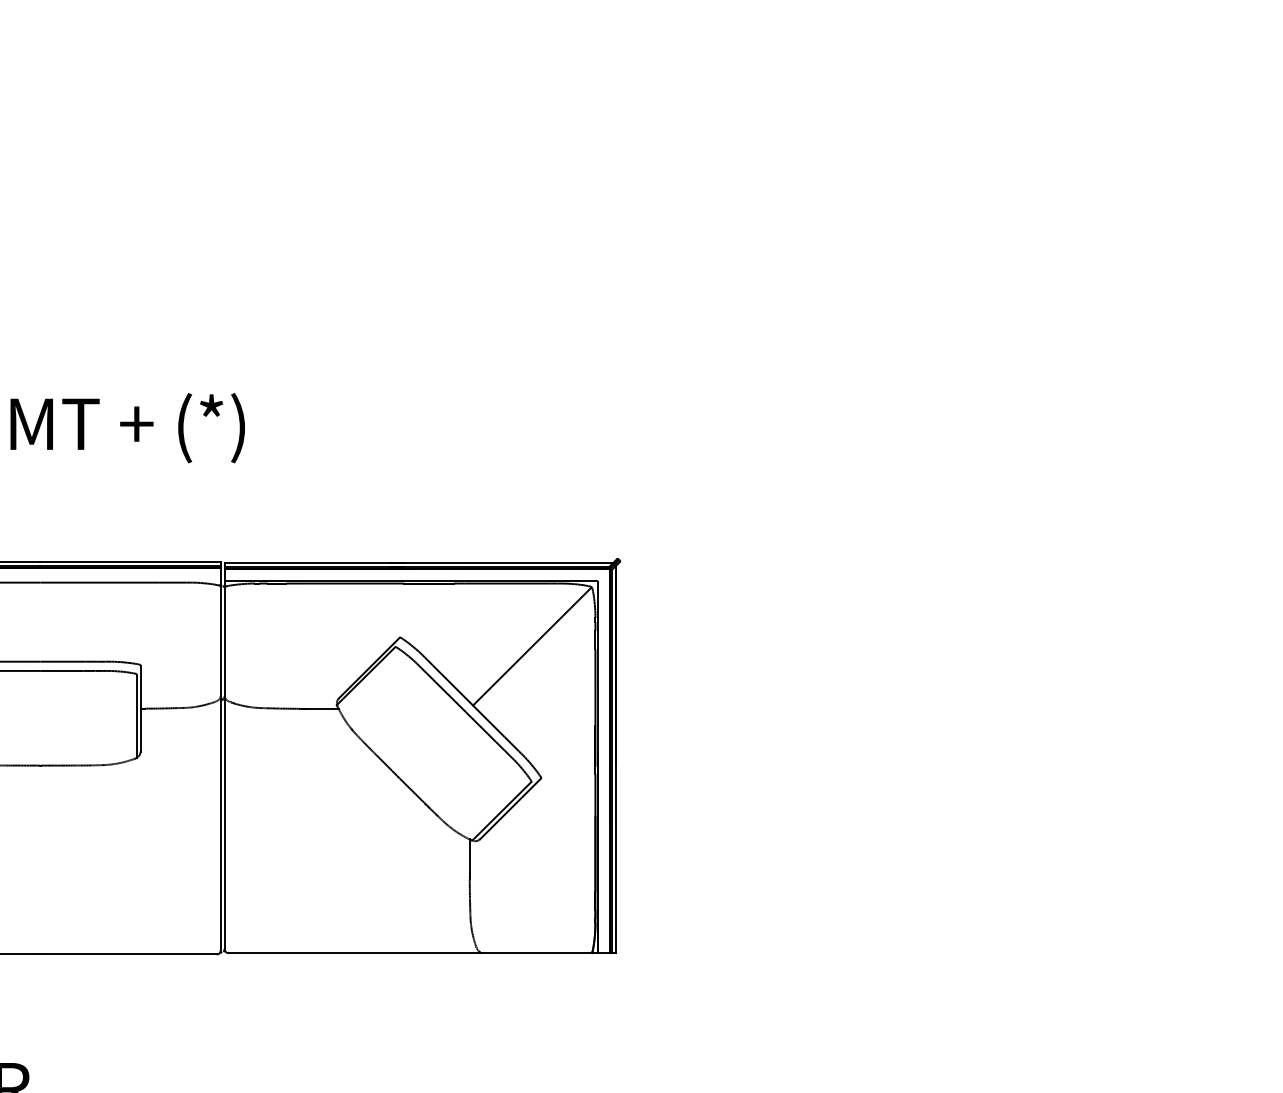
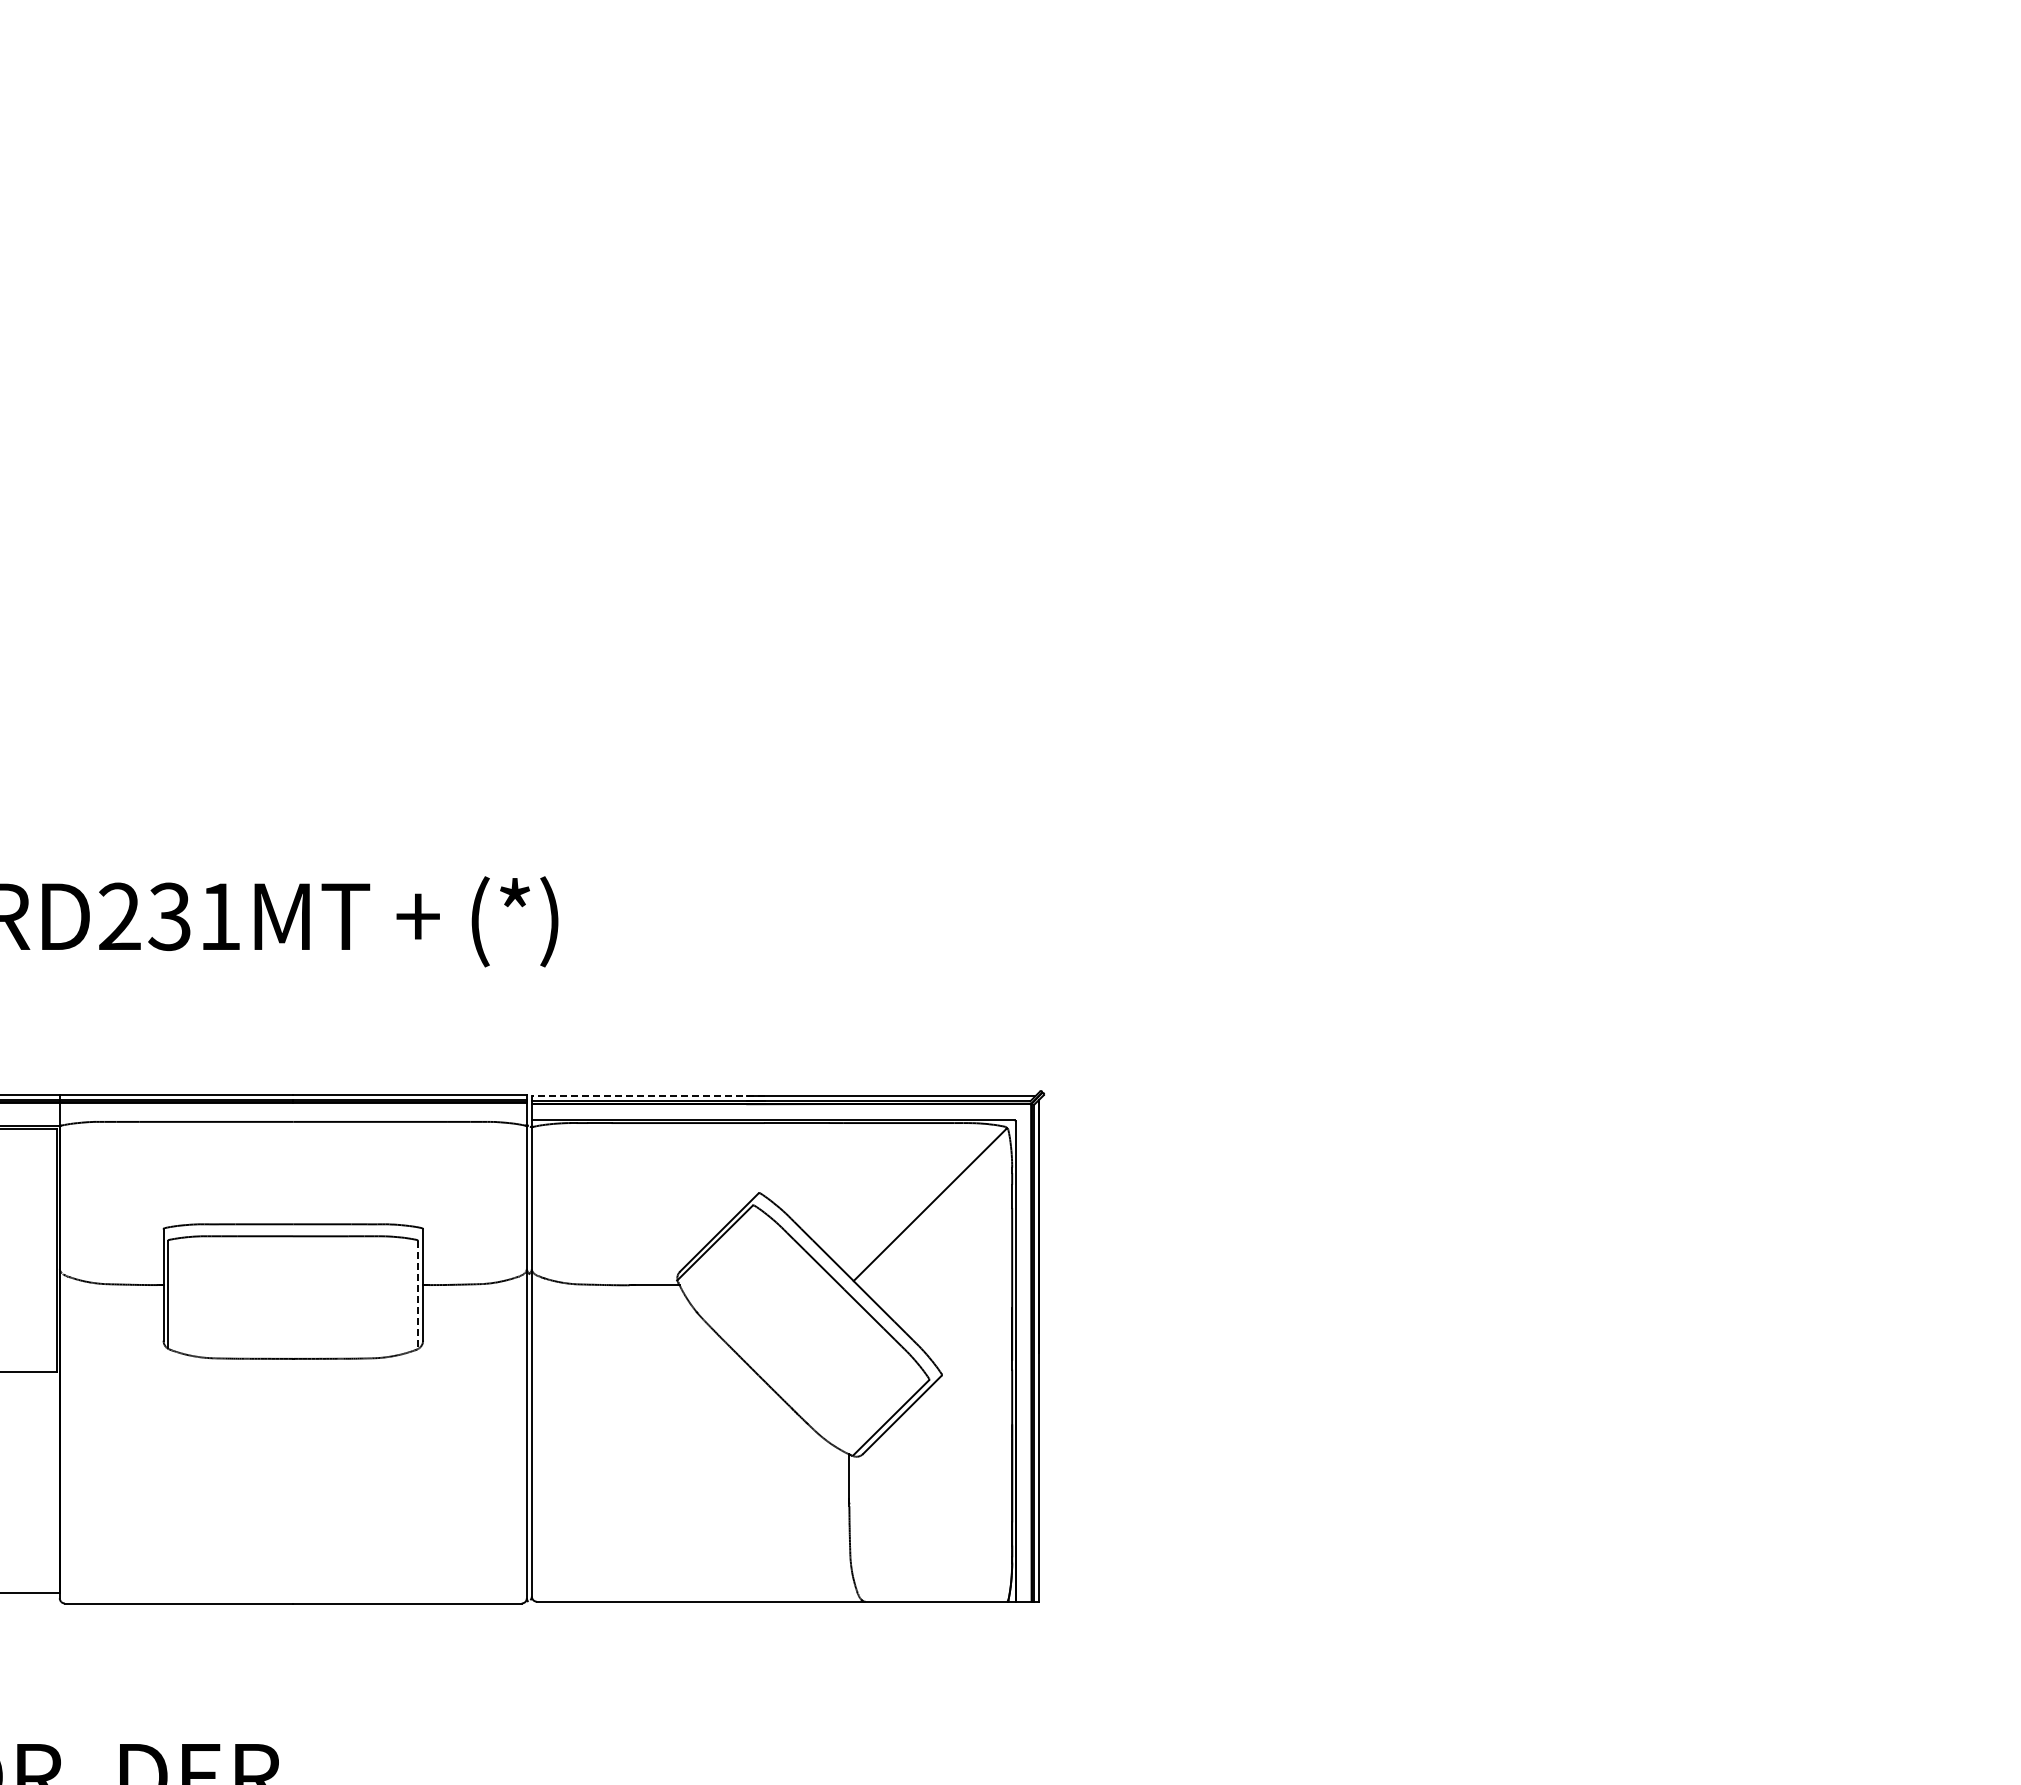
line: (313, 563) -> (647, 1096), solid -> dashed
line: (136, 715) -> (417, 1294), solid -> dashed

